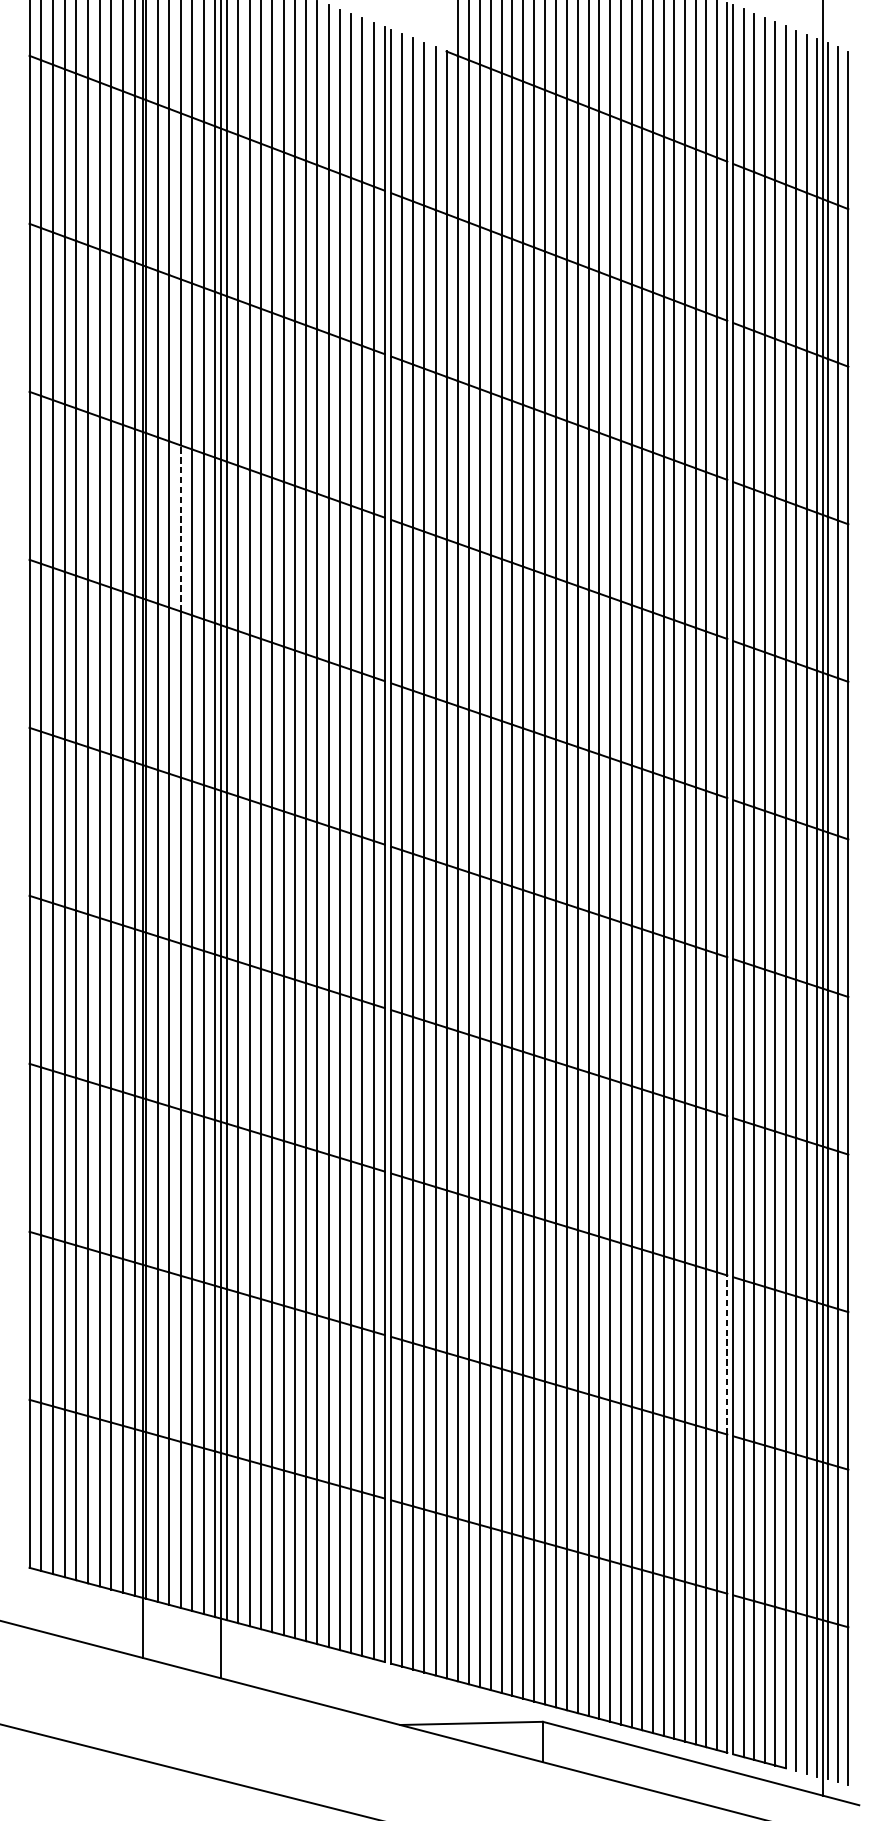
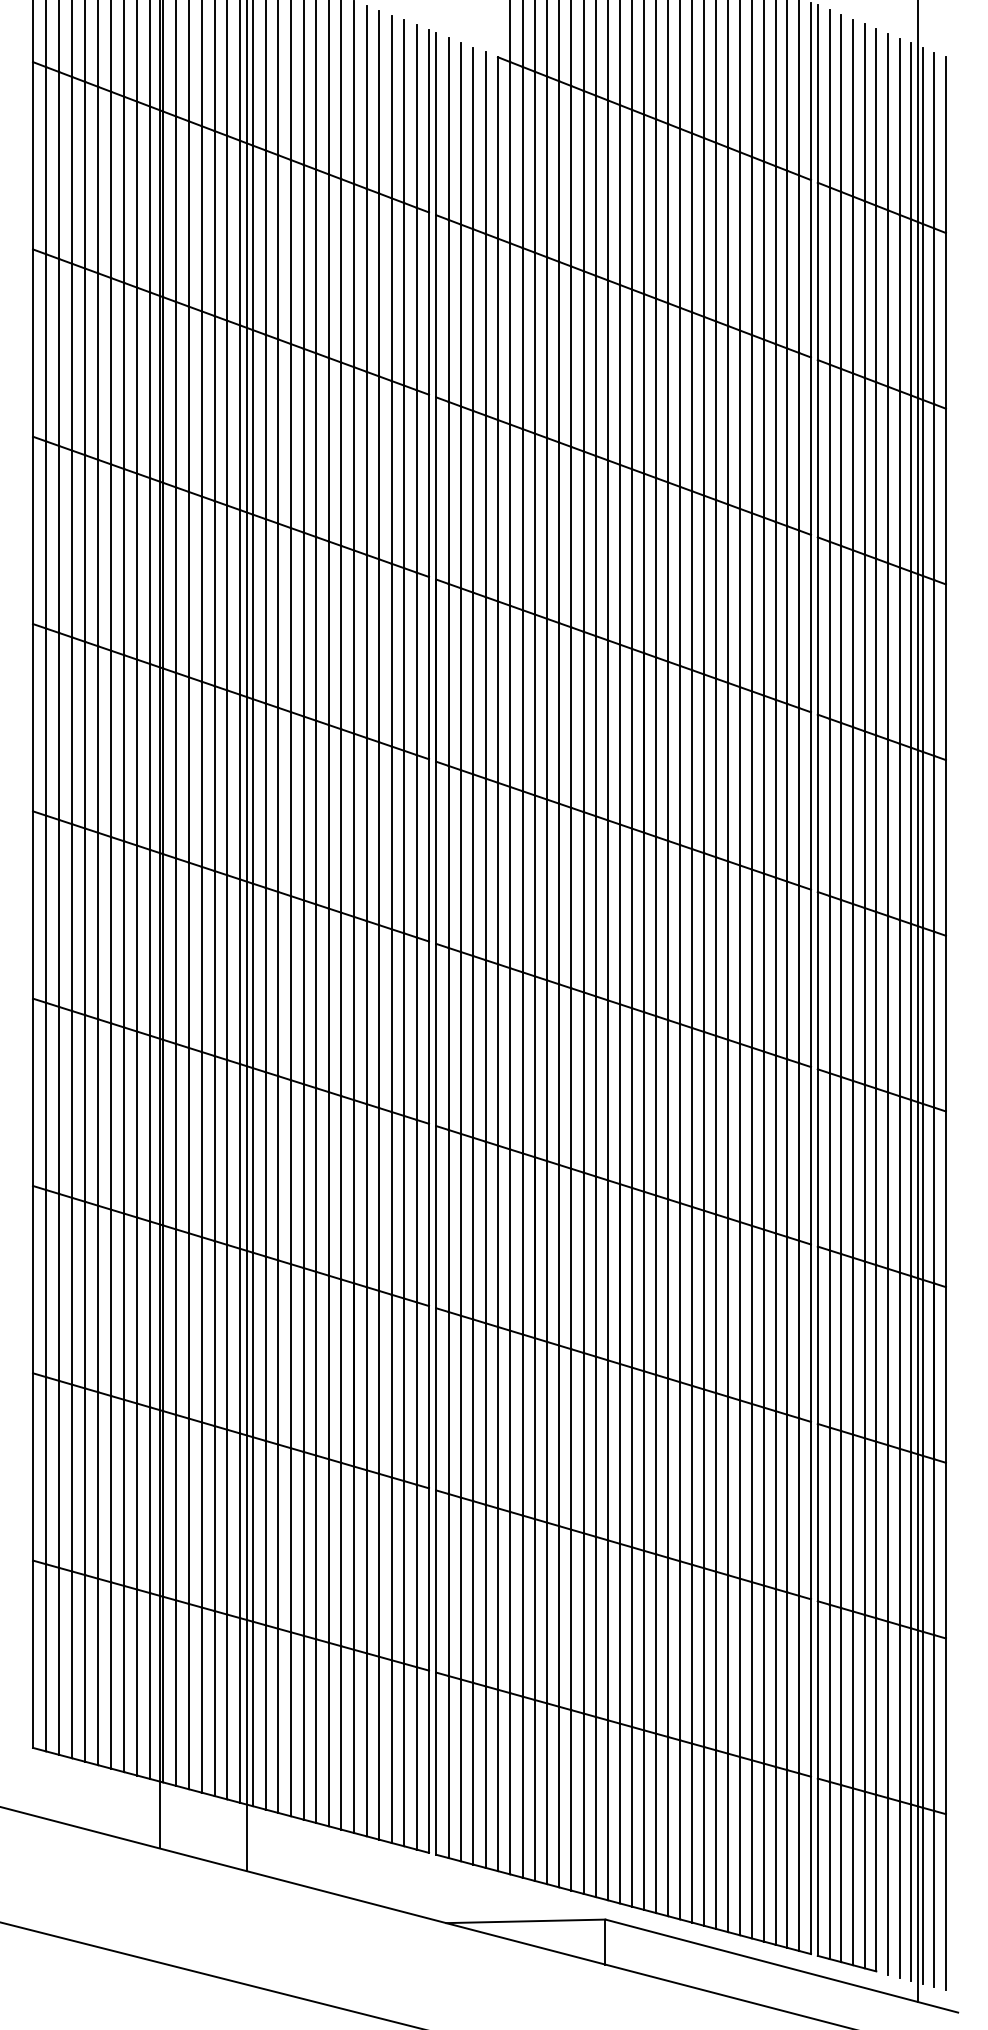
line: (180, 528) -> (201, 589), dashed -> solid
line: (727, 1354) -> (811, 1510), dashed -> solid

